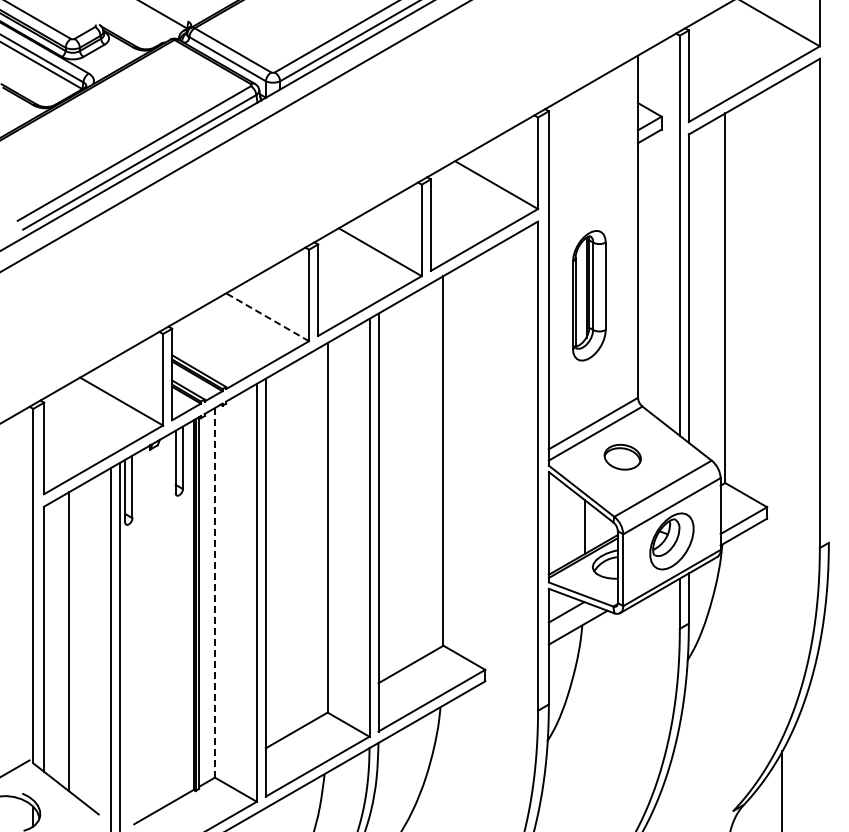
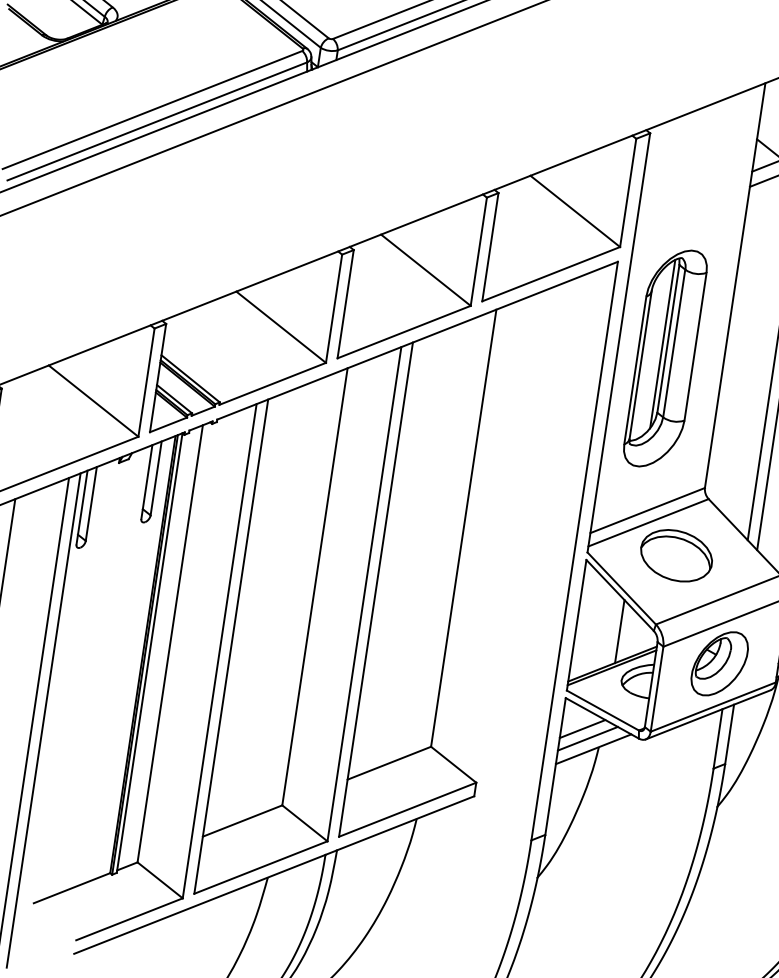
part: (589, 295) -> (665, 358), size x1.43
line: (267, 317) -> (280, 327), dashed -> solid
part: (622, 456) -> (676, 554), size x1.67
line: (215, 592) -> (170, 643), dashed -> solid
line: (571, 619) -> (587, 738), added

